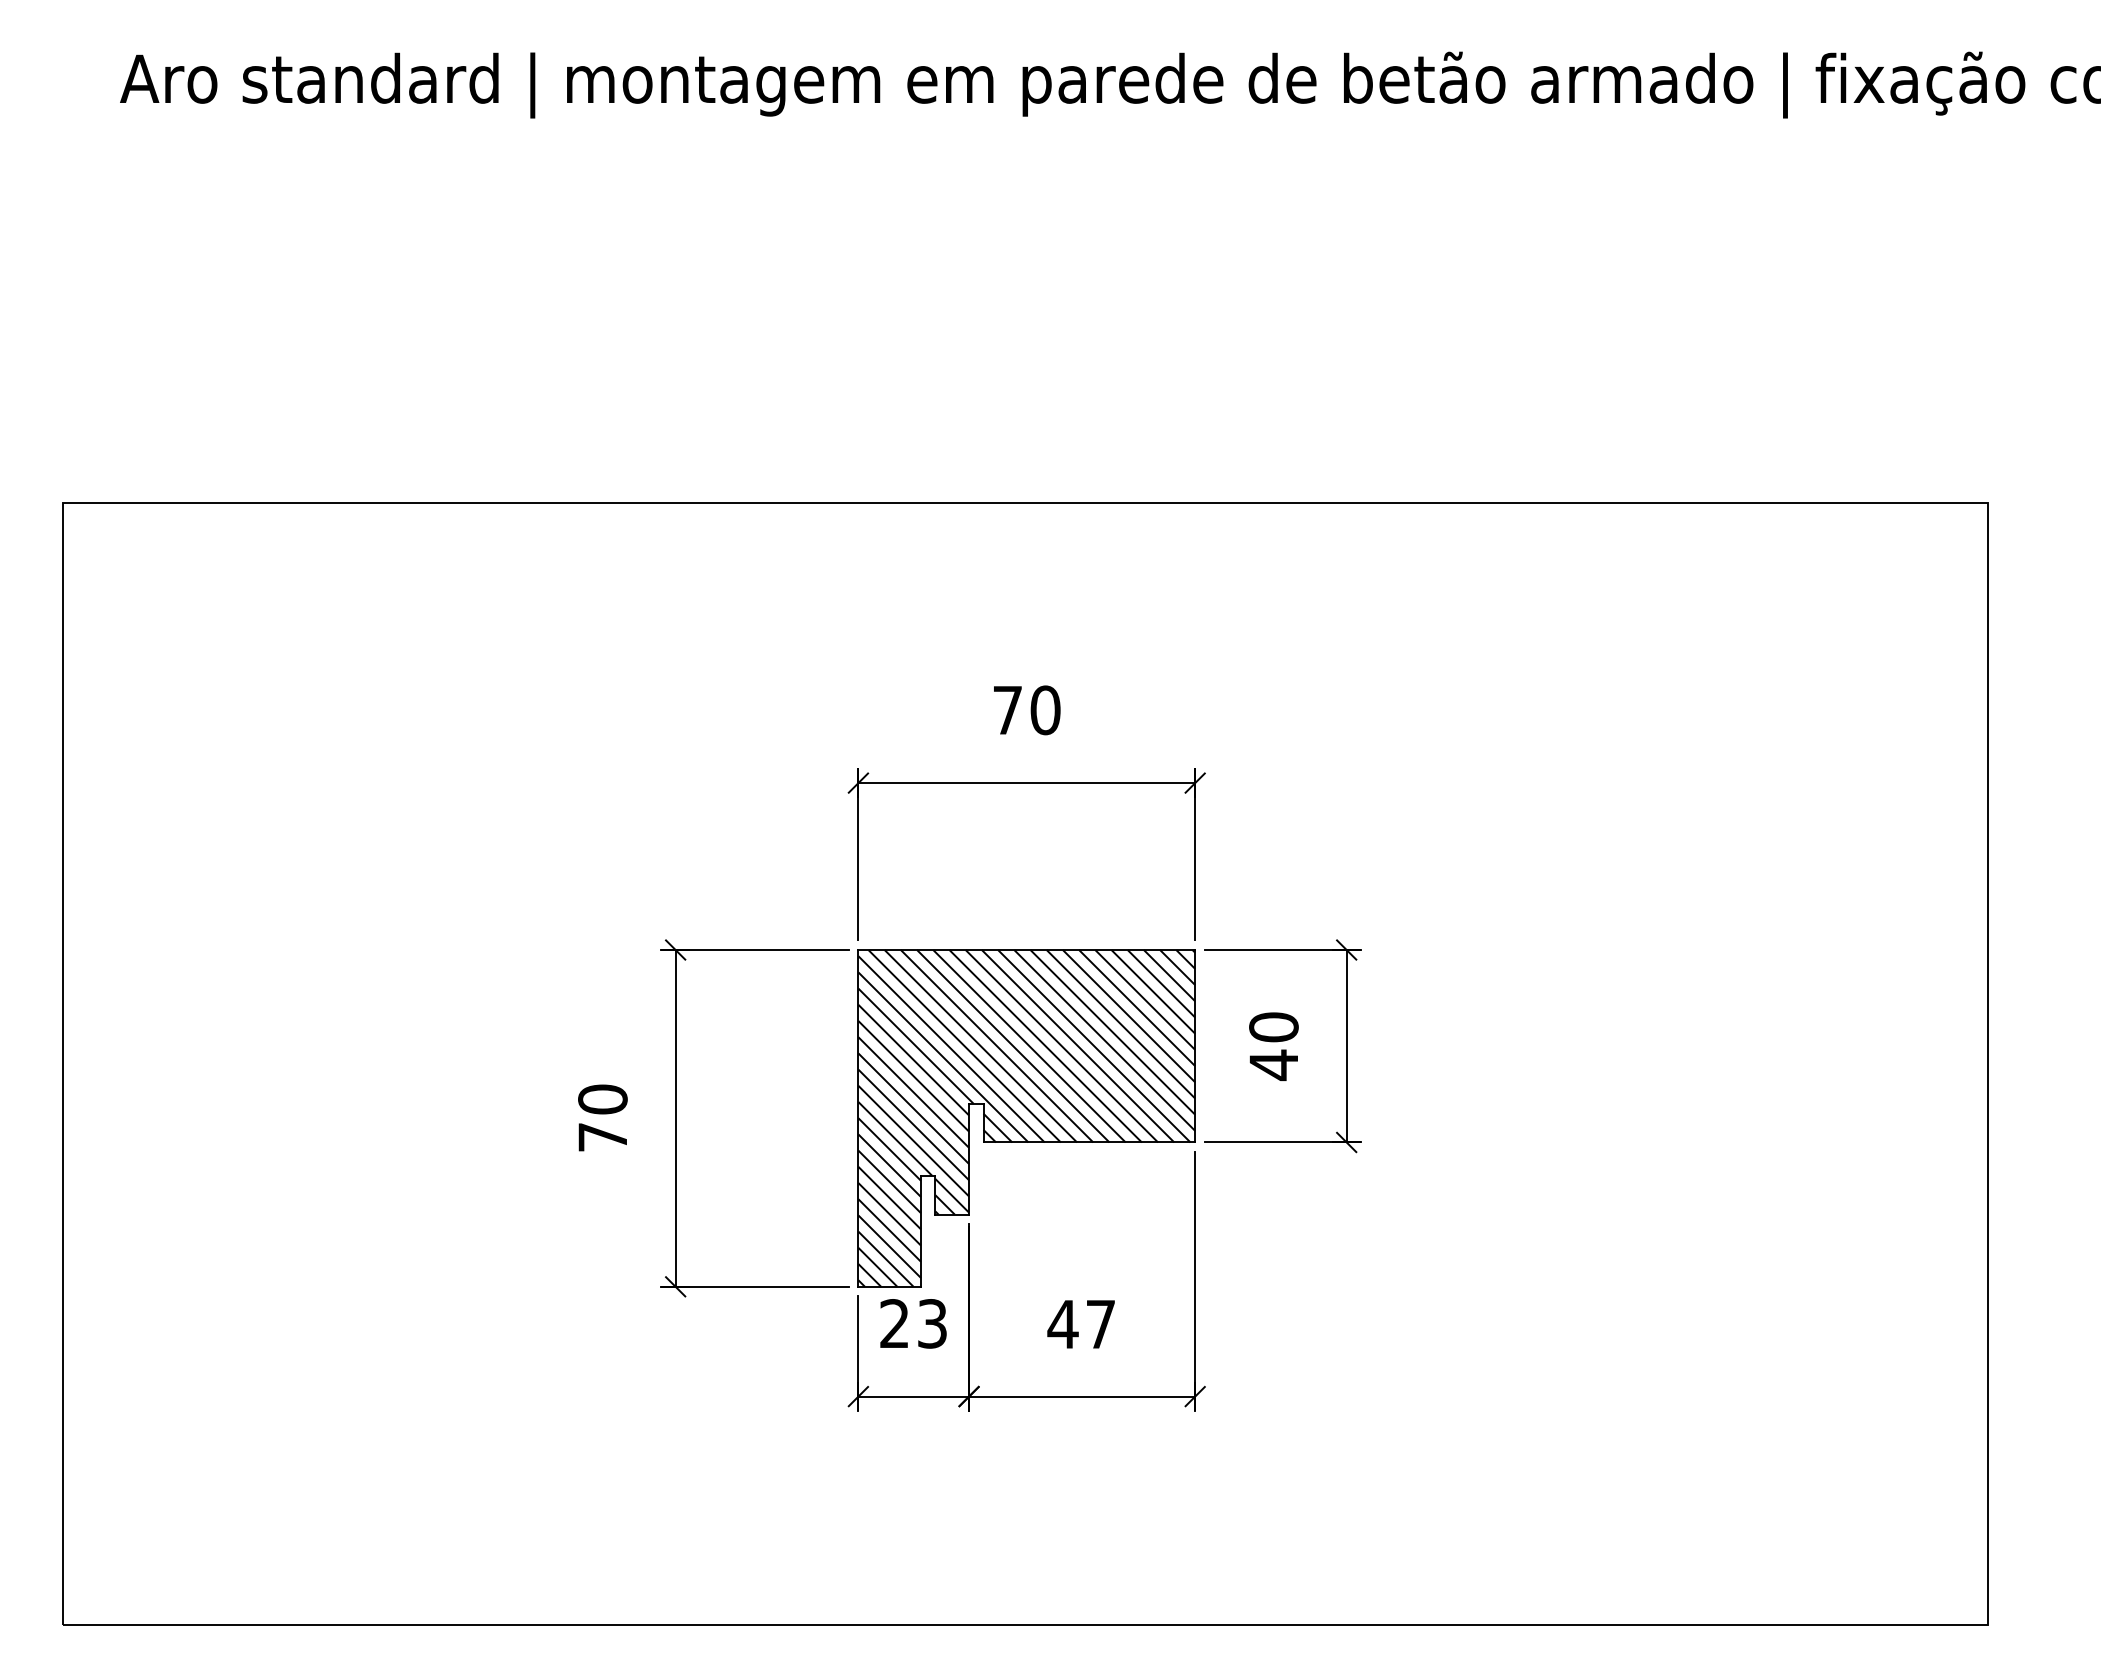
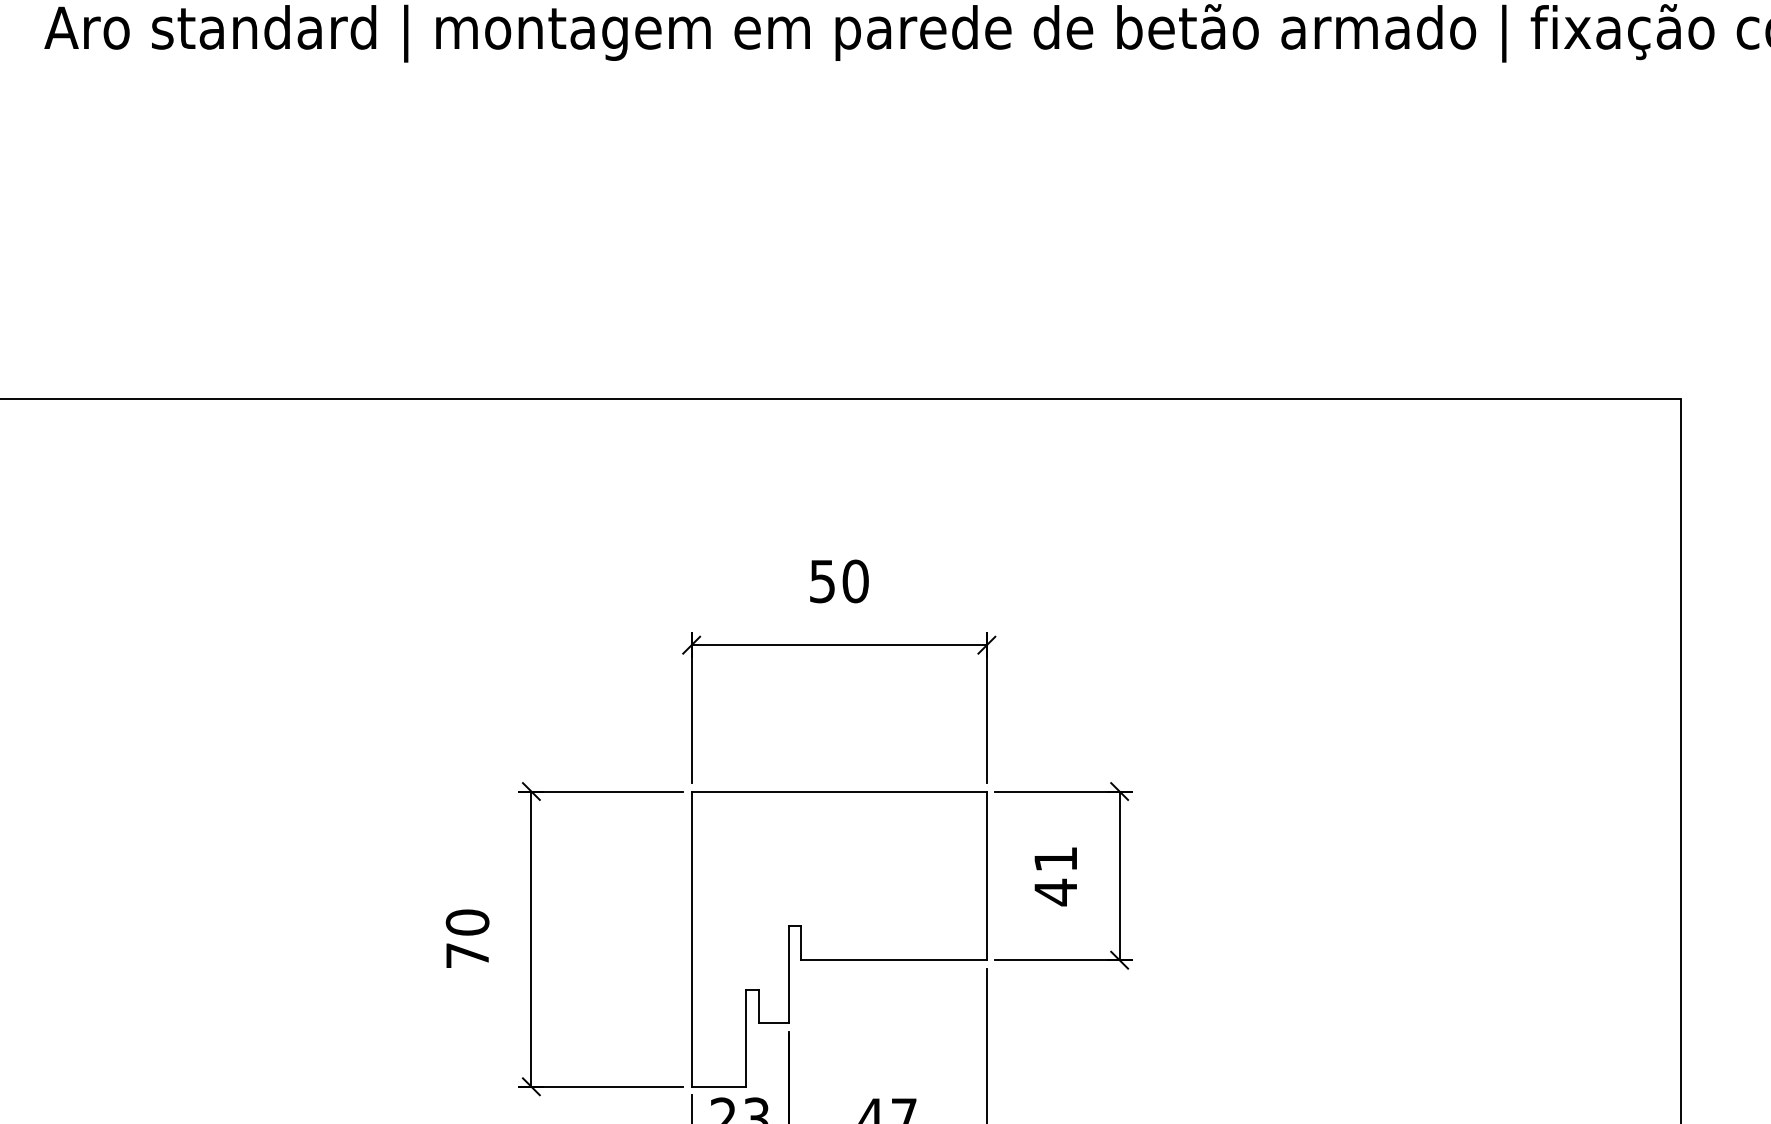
text: (1007, 710) -> (822, 581), 70 -> 50
text: (1273, 1027) -> (1055, 859), 40 -> 41
hatch: (1026, 1118) -> (838, 939), removed

